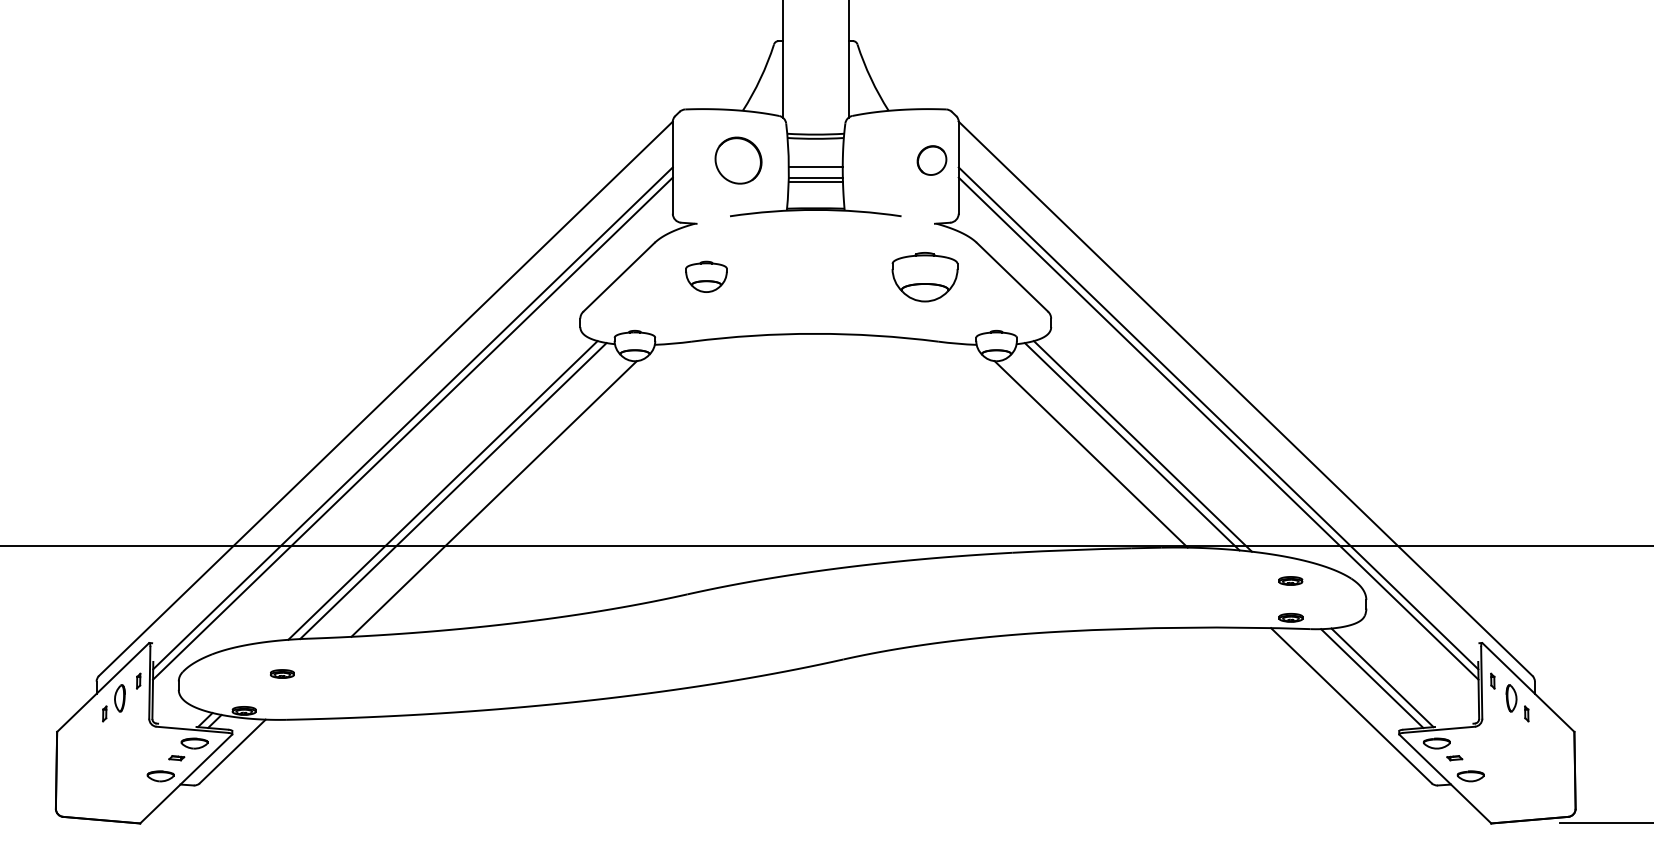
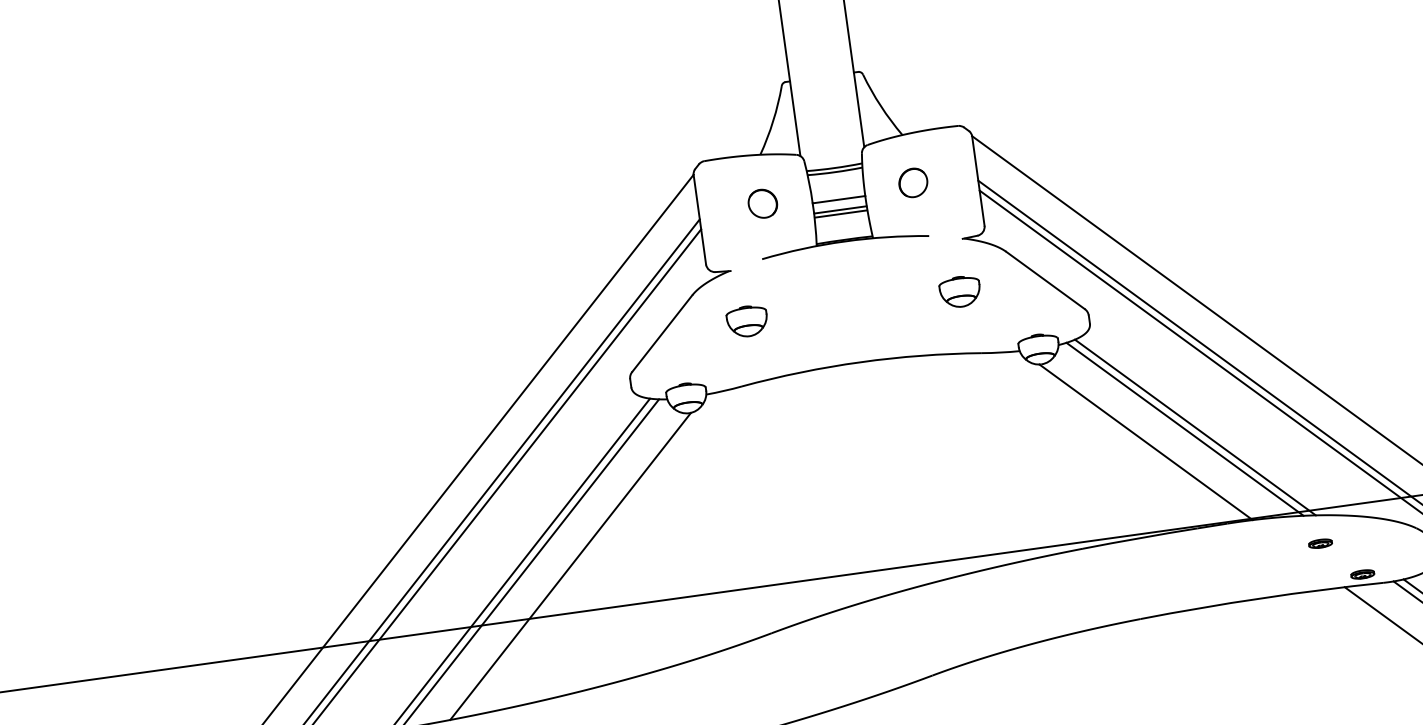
part: (738, 160) -> (762, 203), size x0.62
part: (931, 160) -> (912, 182), moved
part: (924, 276) -> (959, 291), size x0.62
part: (1290, 580) -> (1320, 543), moved

